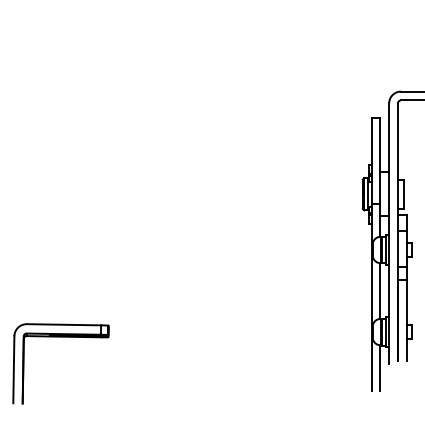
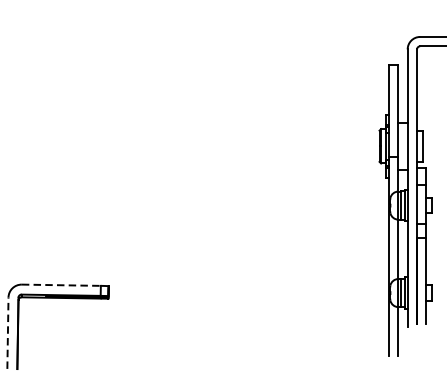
line: (64, 324) -> (61, 284), solid -> dashed
line: (13, 369) -> (7, 332), solid -> dashed

